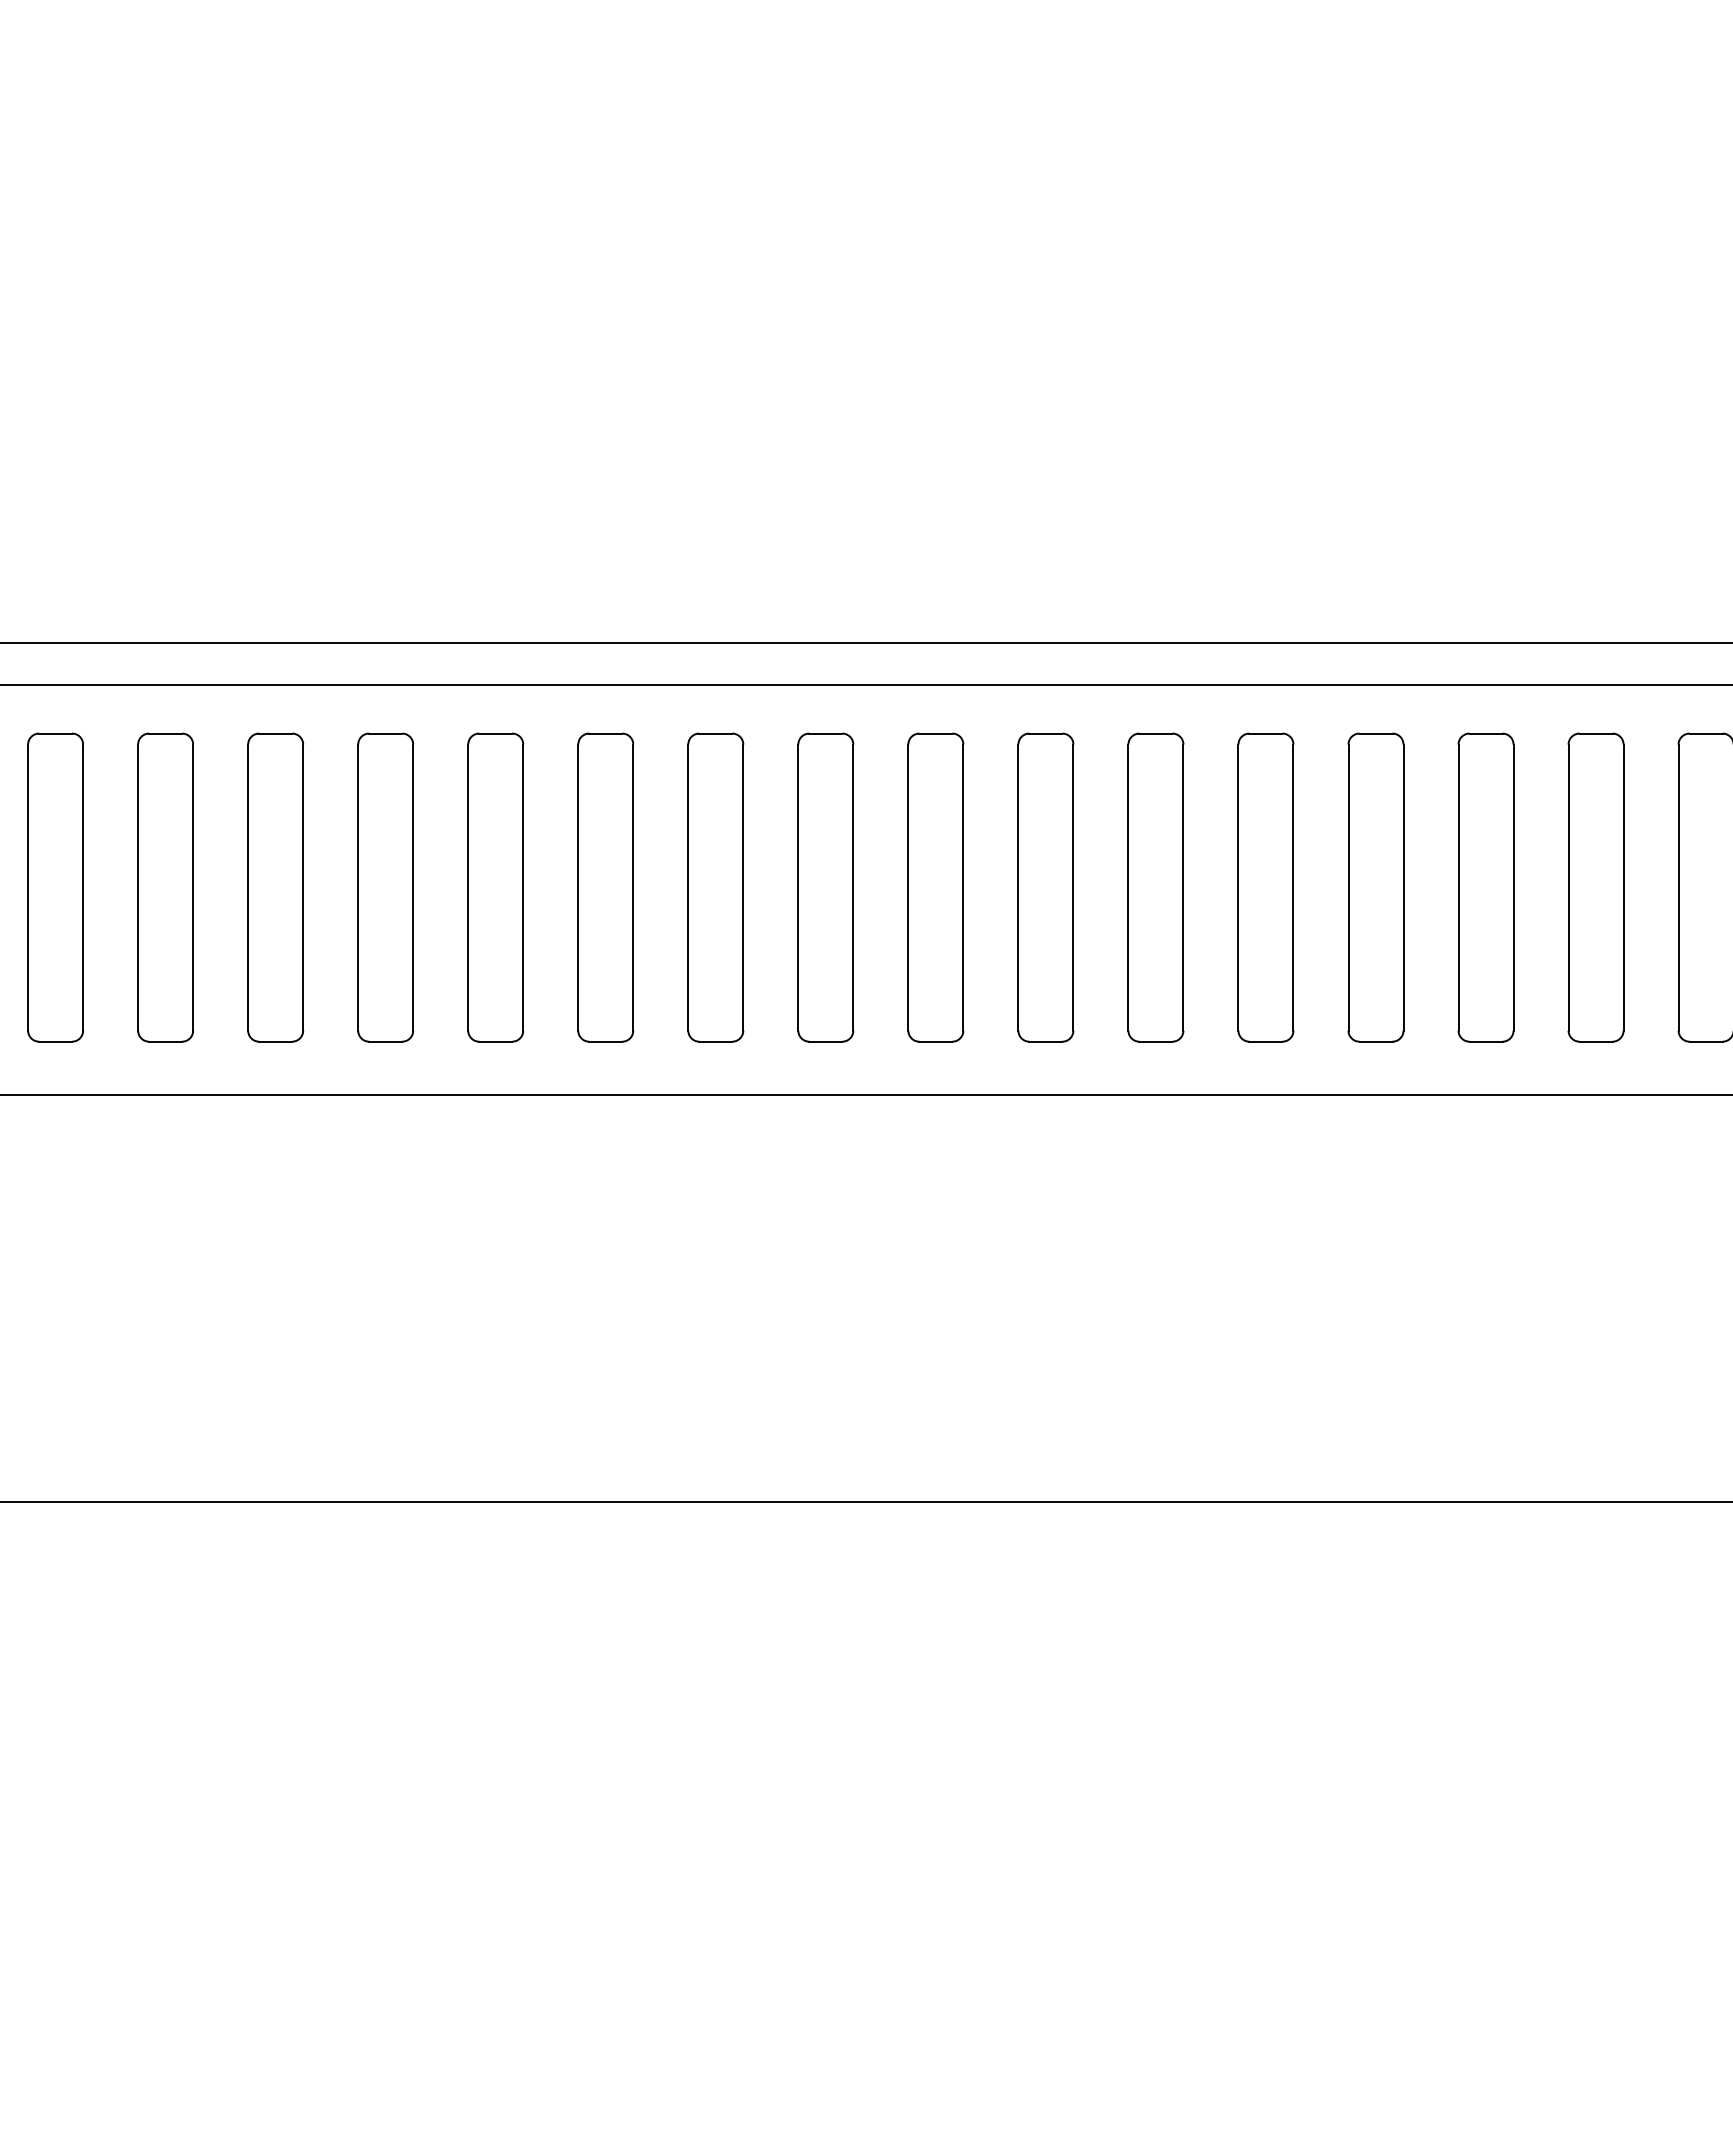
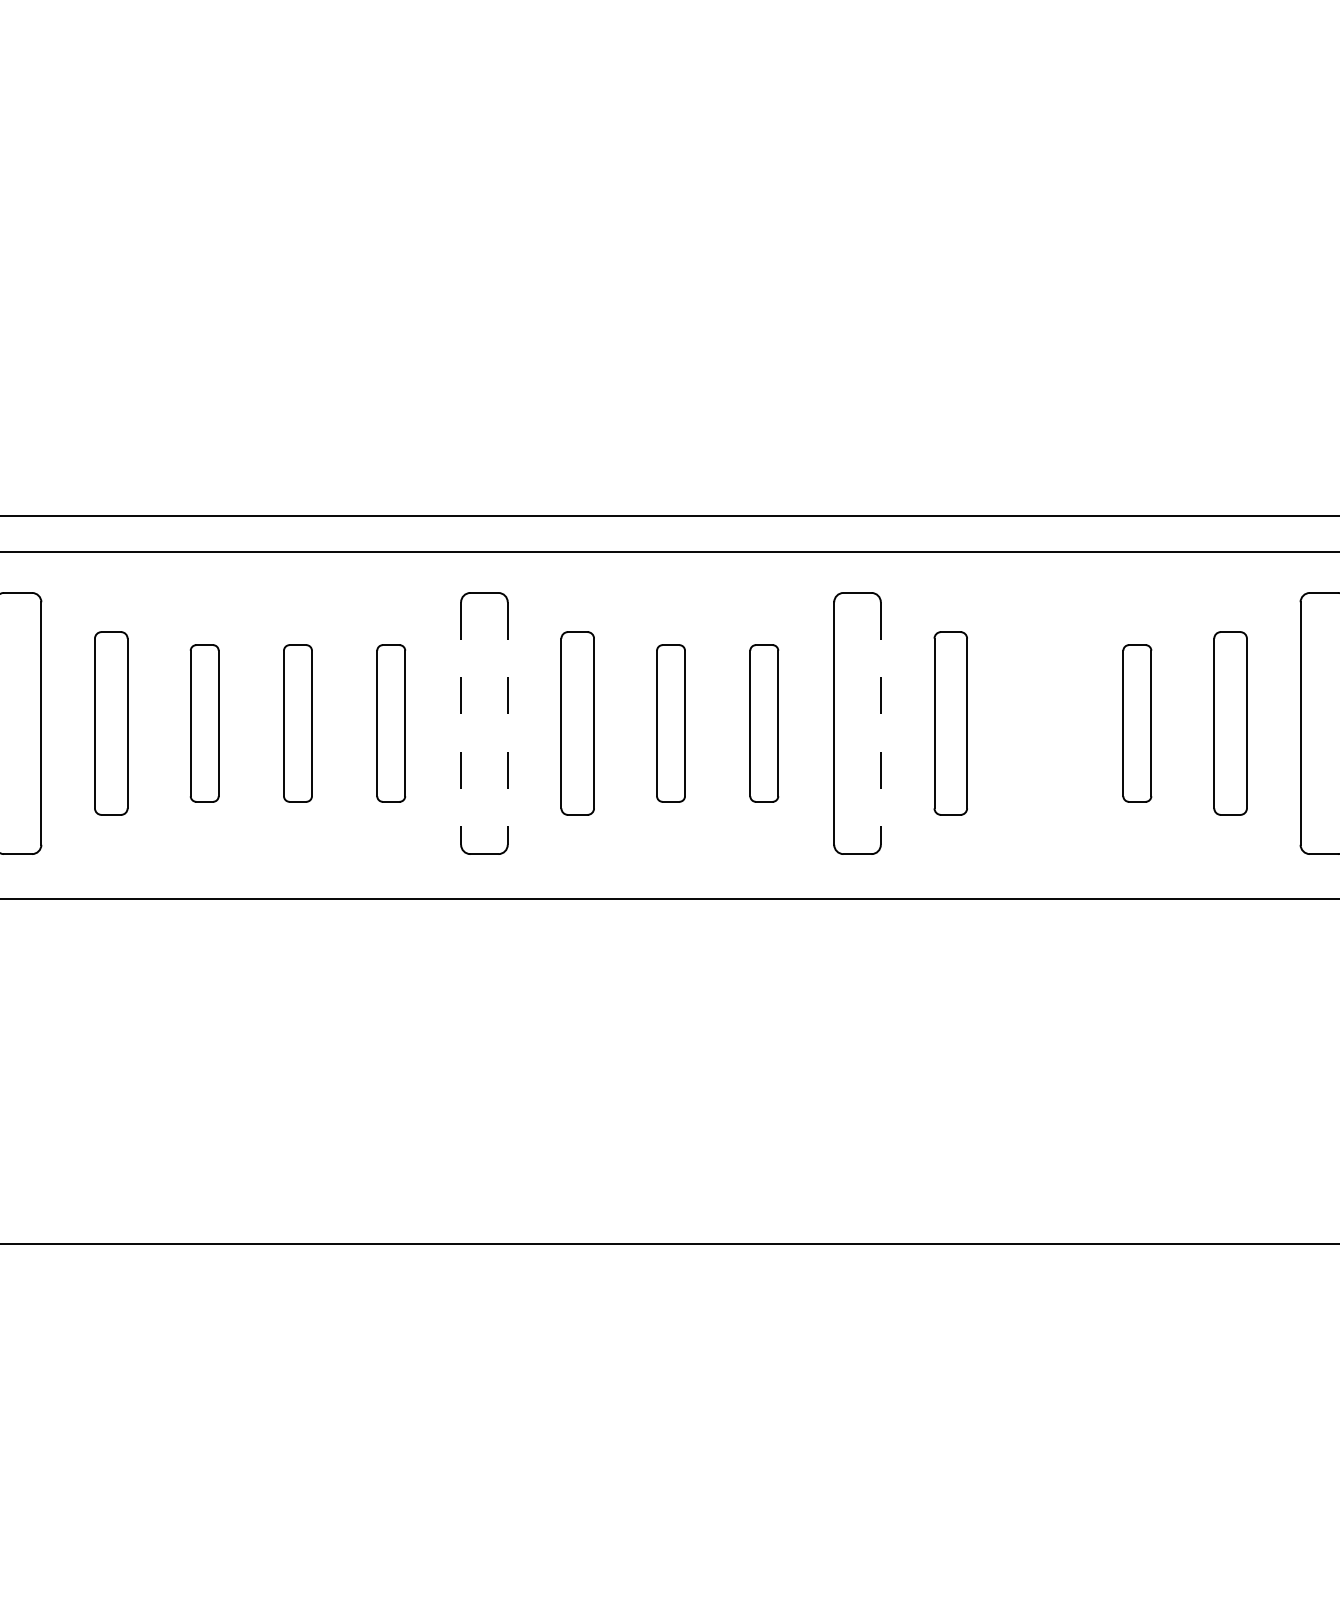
part: (165, 887) -> (111, 723), size x0.7
part: (275, 887) -> (204, 723), size x0.6
part: (385, 887) -> (297, 723), size x0.6
part: (495, 887) -> (390, 723), size x0.6
part: (715, 887) -> (577, 723), size x0.7
part: (825, 887) -> (670, 723), size x0.6
part: (935, 887) -> (763, 723), size x0.6
part: (1155, 887) -> (950, 723), size x0.7
part: (1265, 887) -> (1043, 723), removed
part: (1375, 887) -> (1136, 723), size x0.6
part: (1485, 887) -> (1230, 723), size x0.7
line: (578, 888) -> (461, 724), solid -> dashed
line: (633, 888) -> (507, 724), solid -> dashed
line: (1073, 888) -> (880, 724), solid -> dashed

